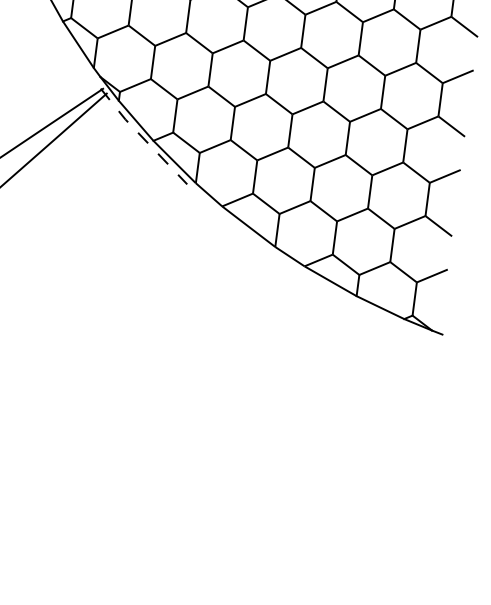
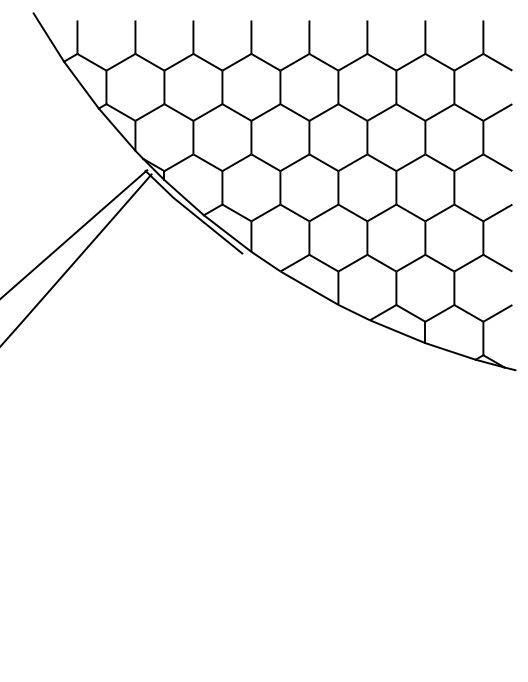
line: (142, 137) -> (192, 213), dashed -> solid

